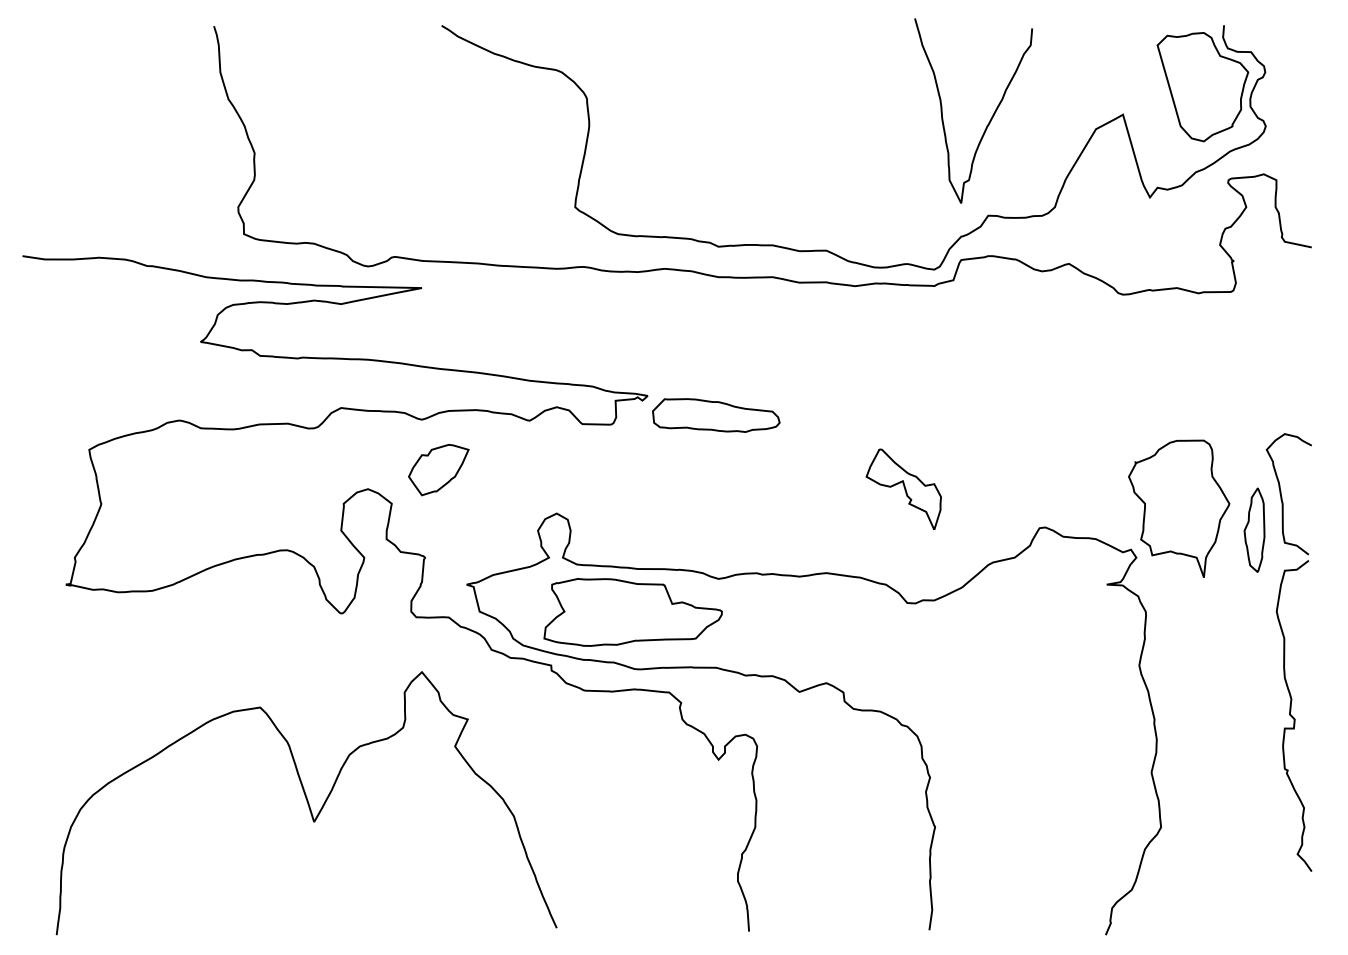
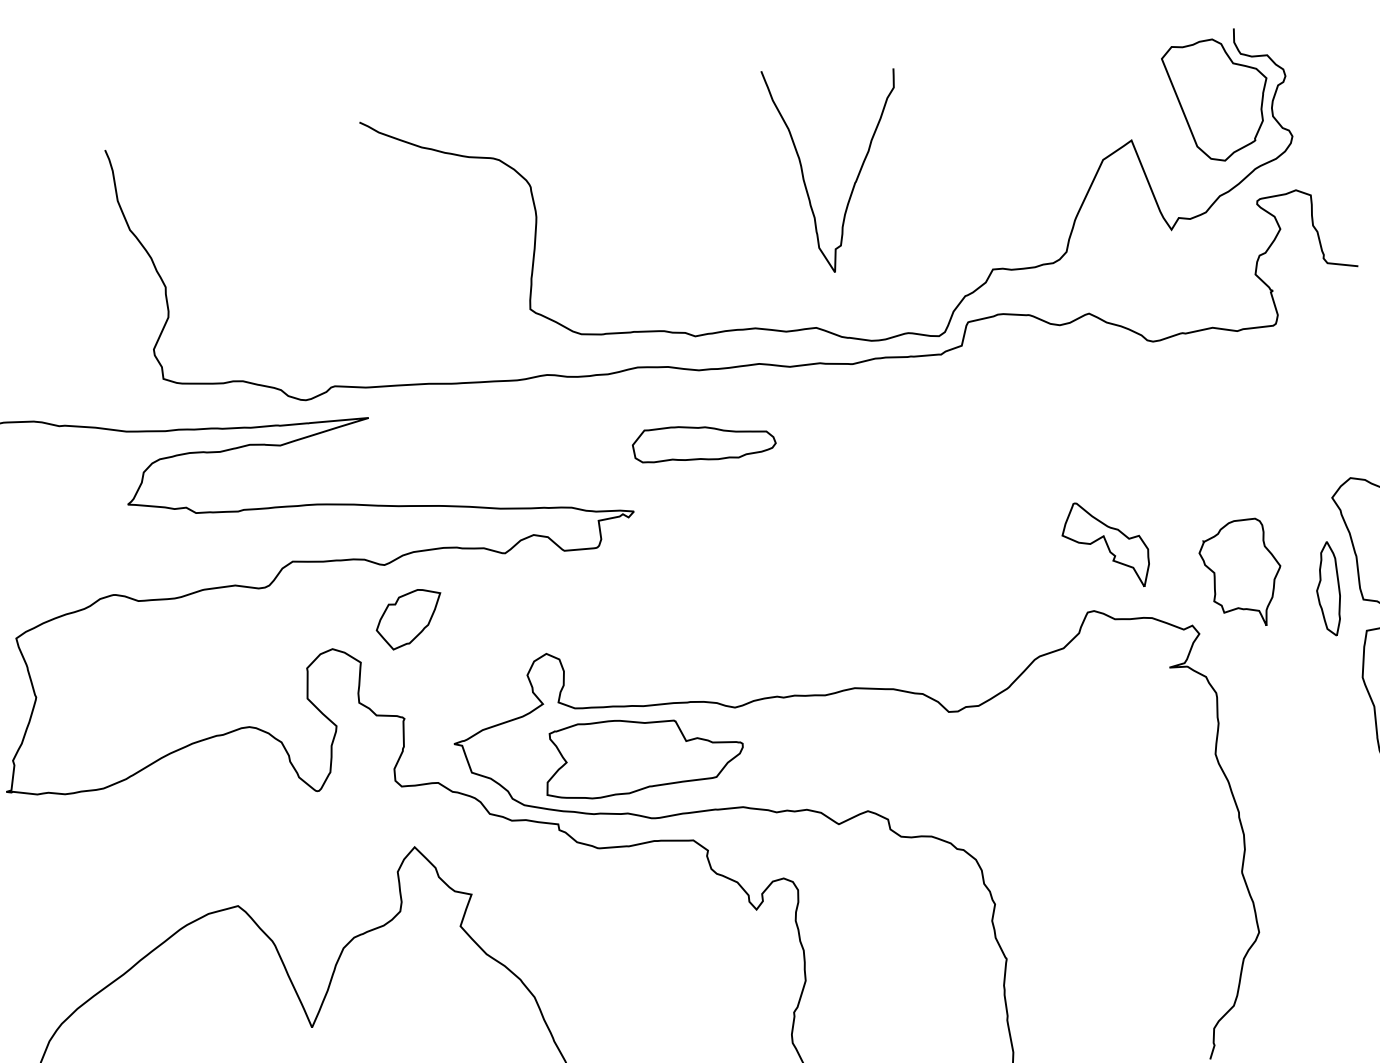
curve: (990, 118) -> (857, 174), moved
part: (716, 415) -> (704, 442), moved
part: (903, 488) -> (1105, 544), moved
part: (1179, 508) -> (1241, 573), size x0.7

